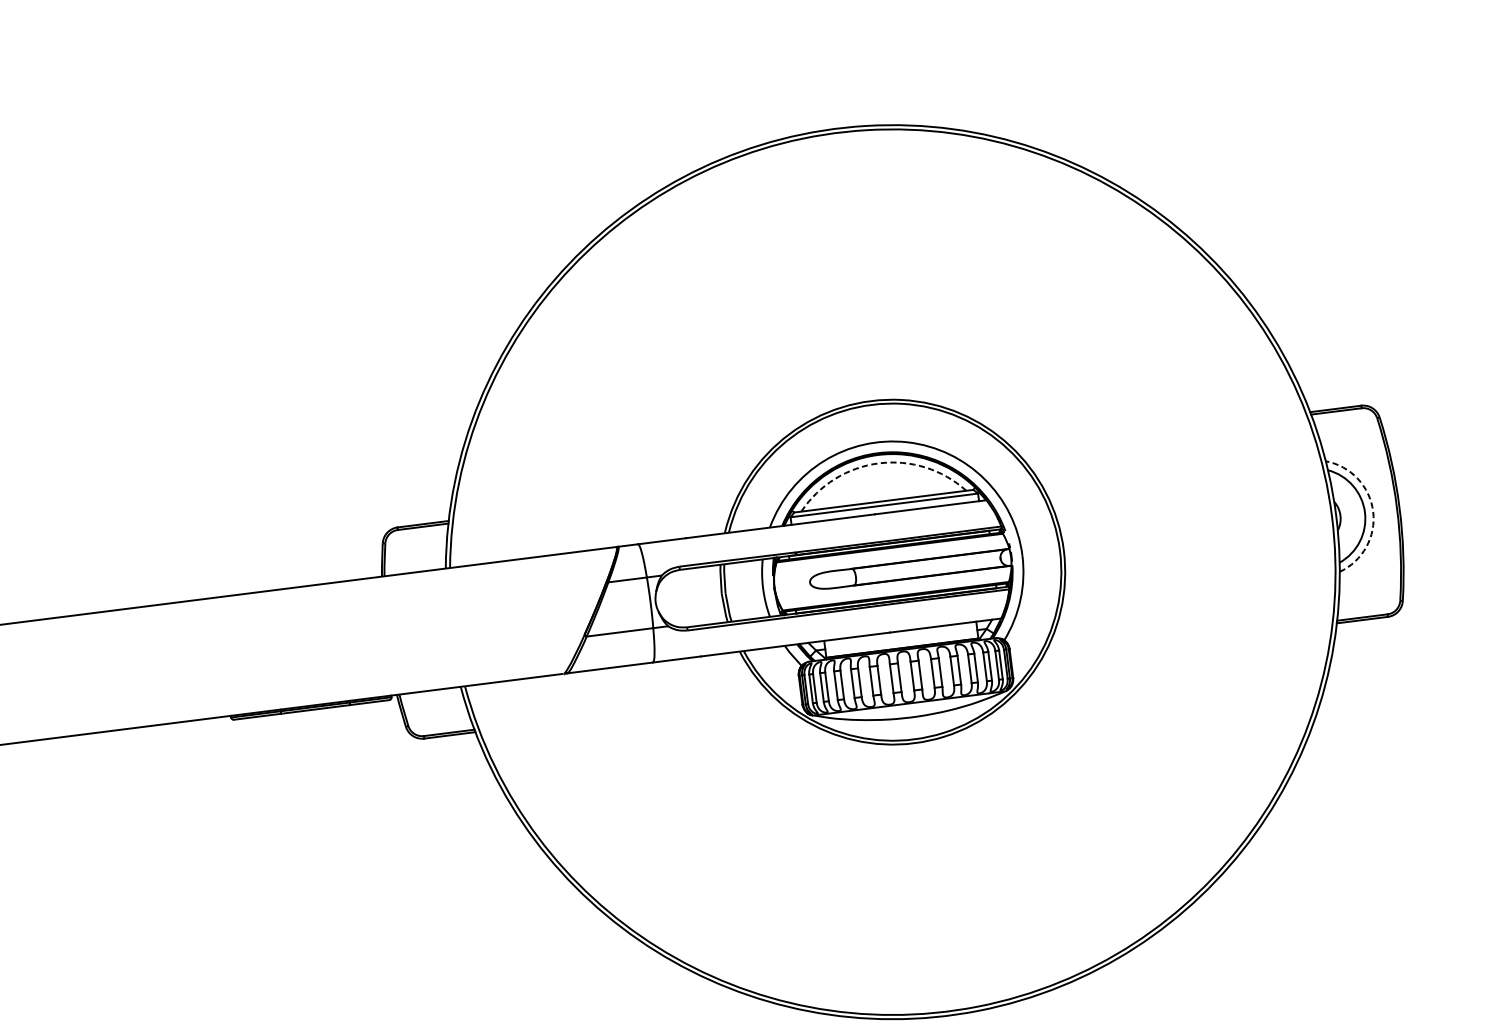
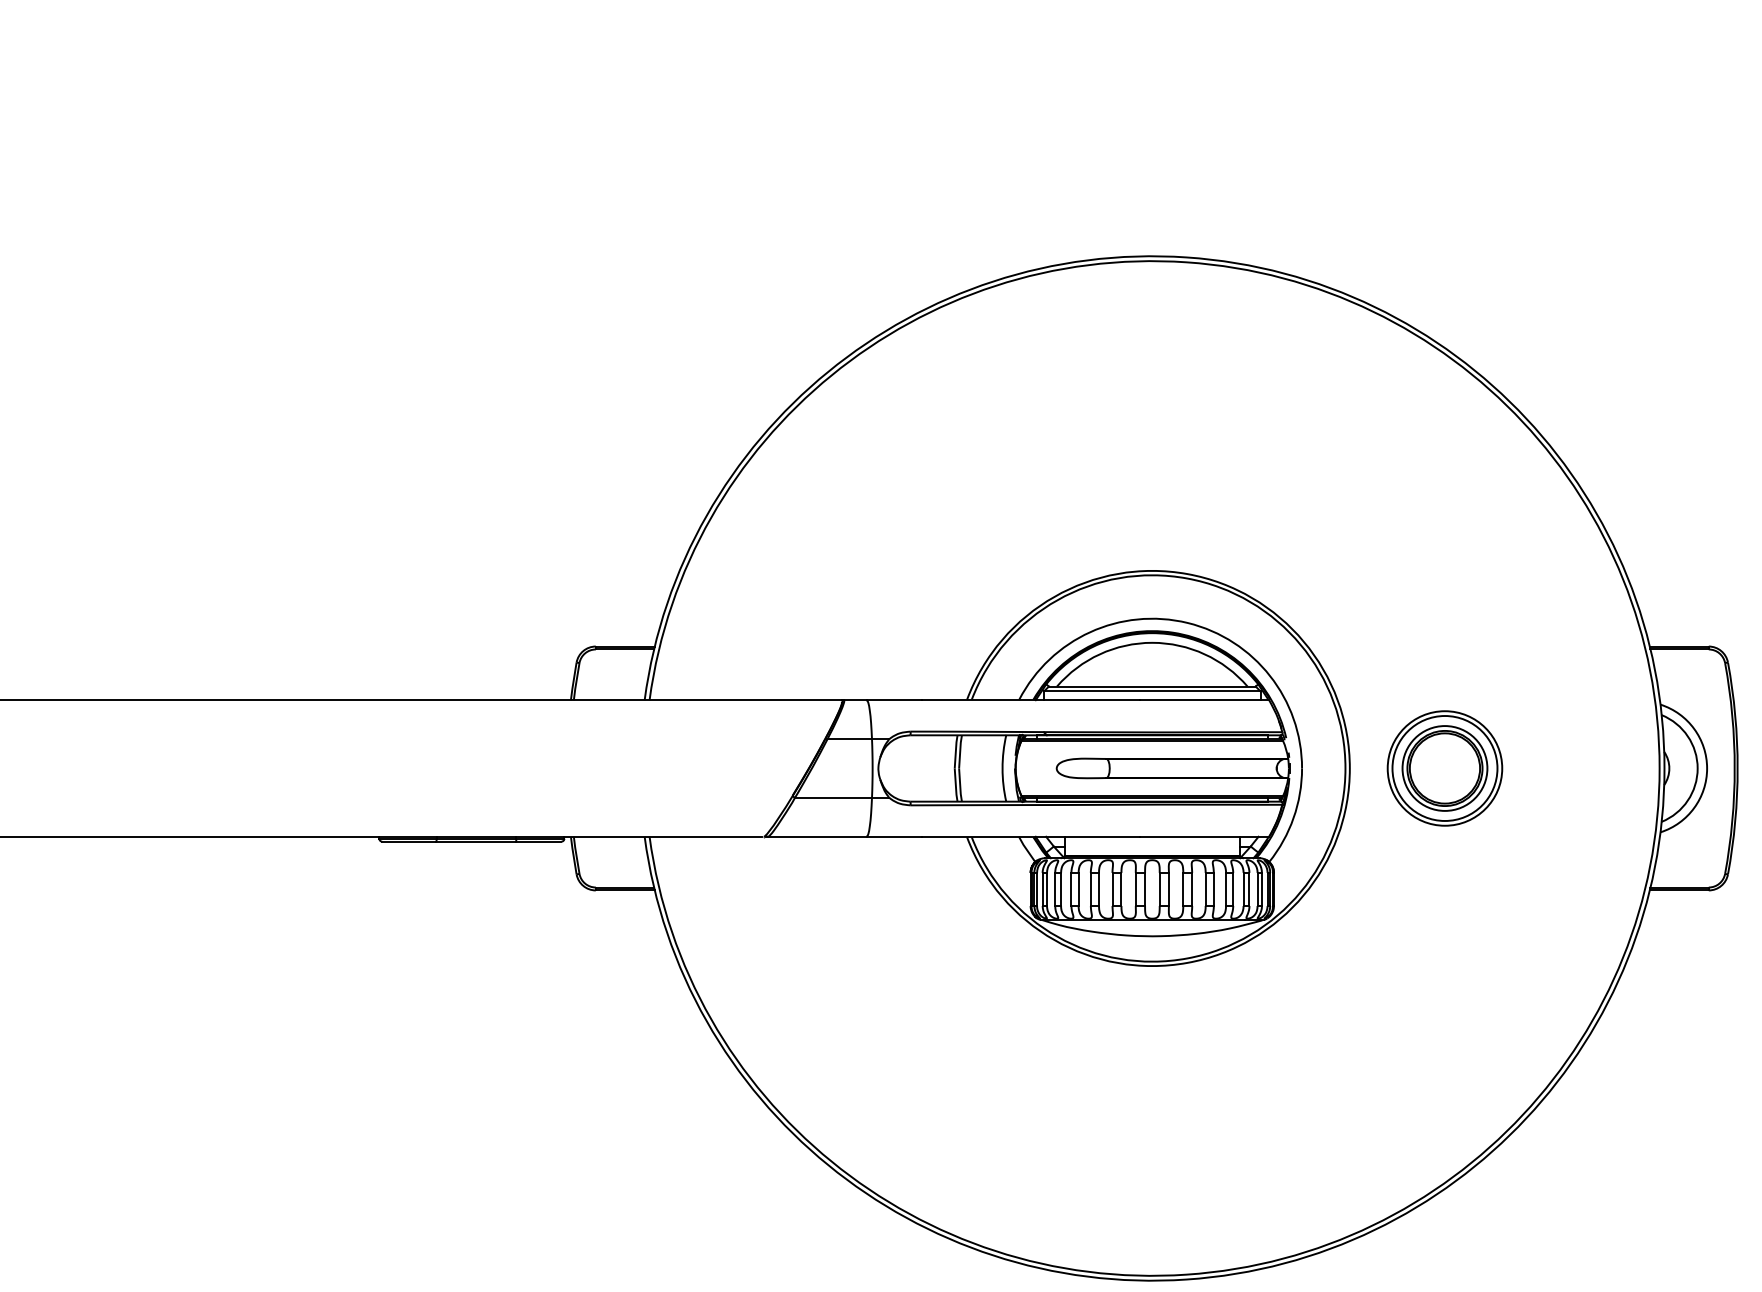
arc: (879, 463) -> (1152, 642), dashed -> solid
arc: (1373, 511) -> (1707, 768), dashed -> solid
part: (1145, 540) -> (1444, 768), added

